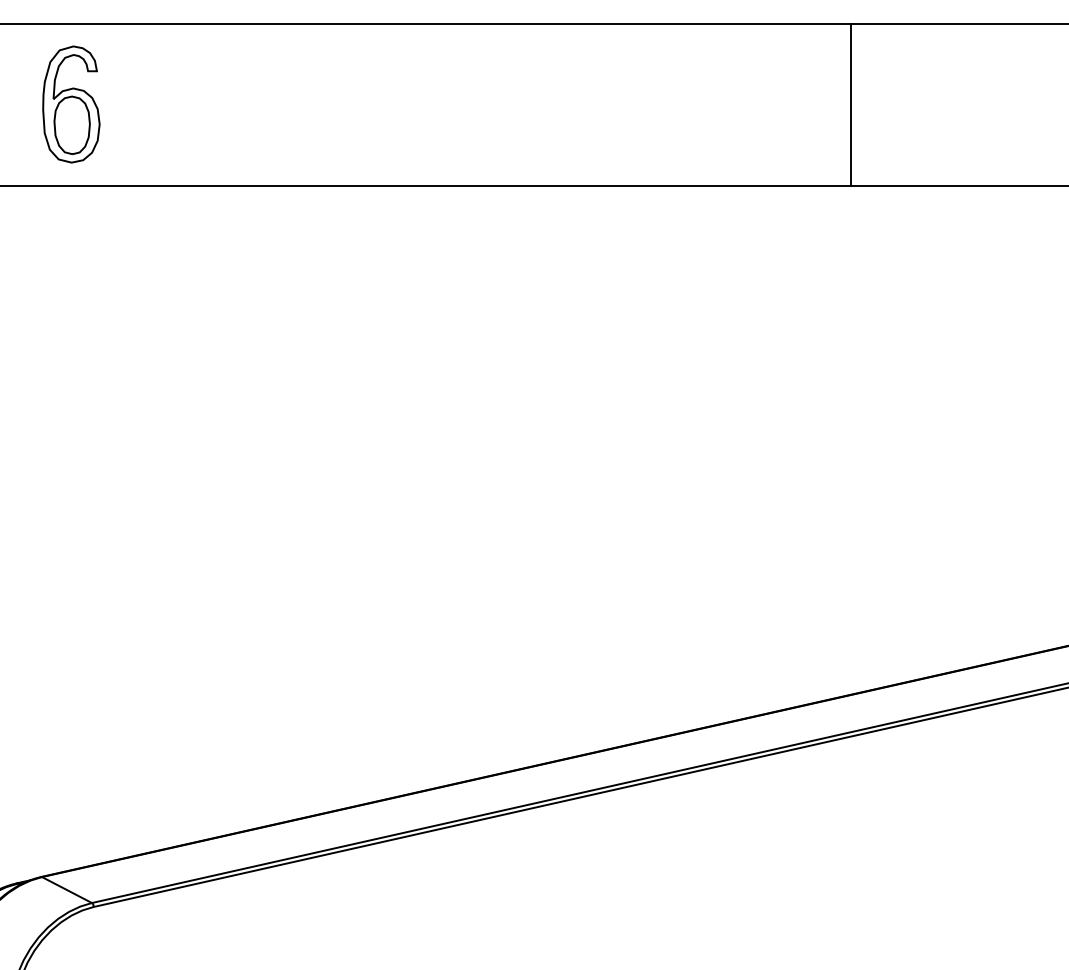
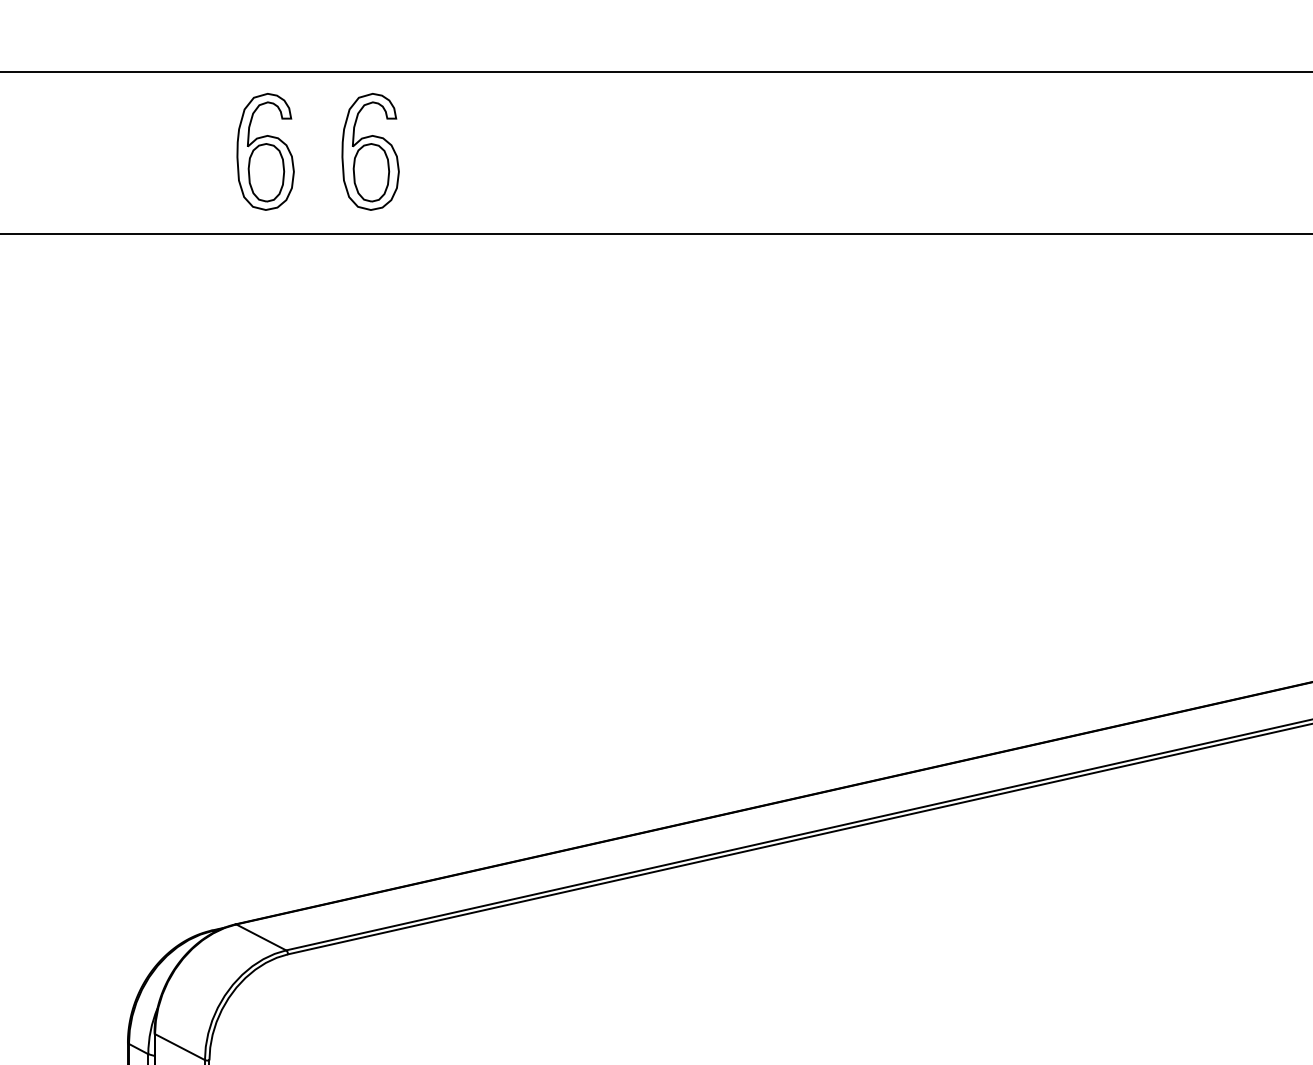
part: (176, 104) -> (370, 151), added
line: (851, 105) -> (1045, 152), removed

